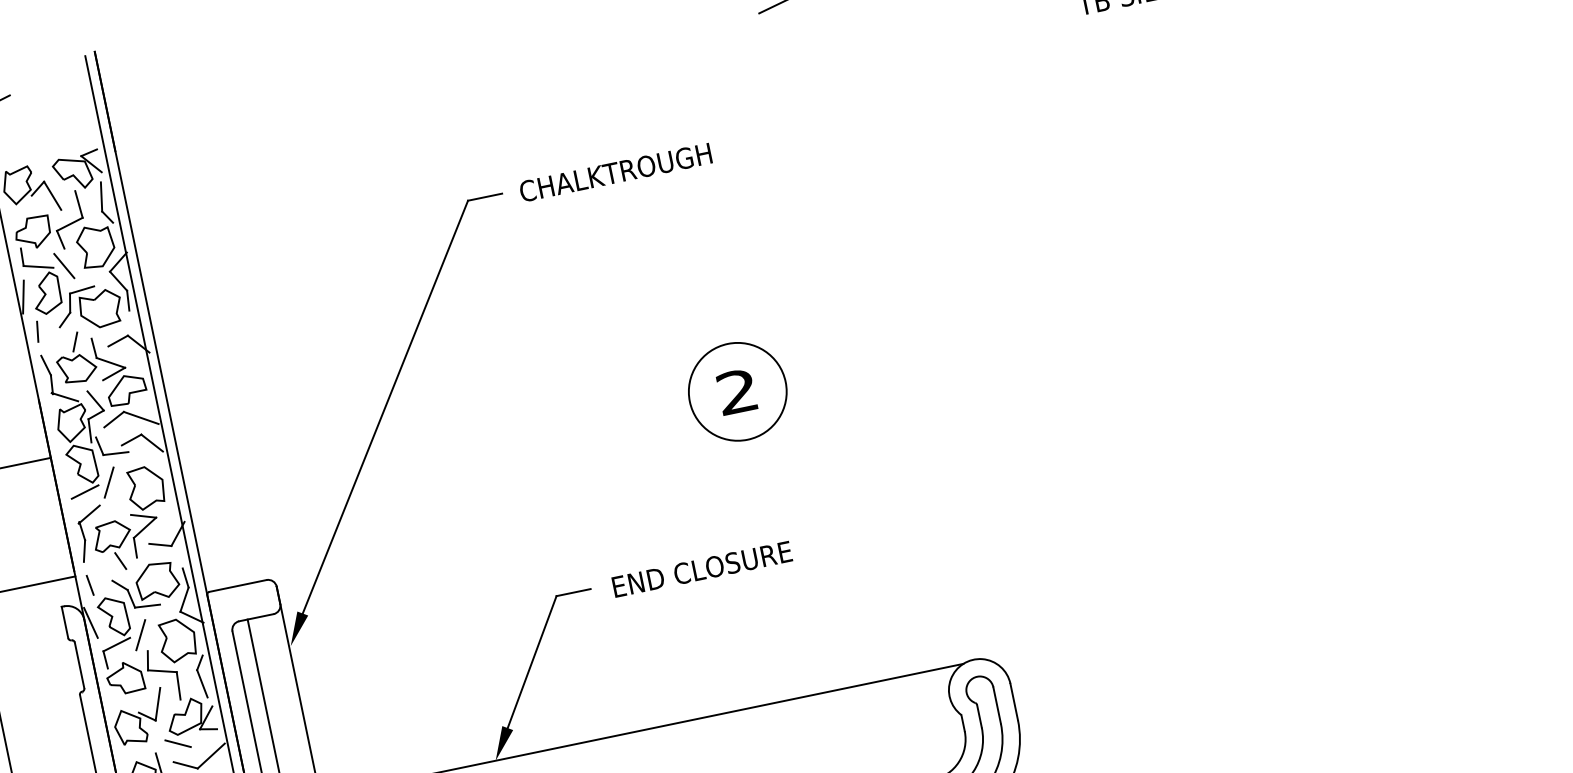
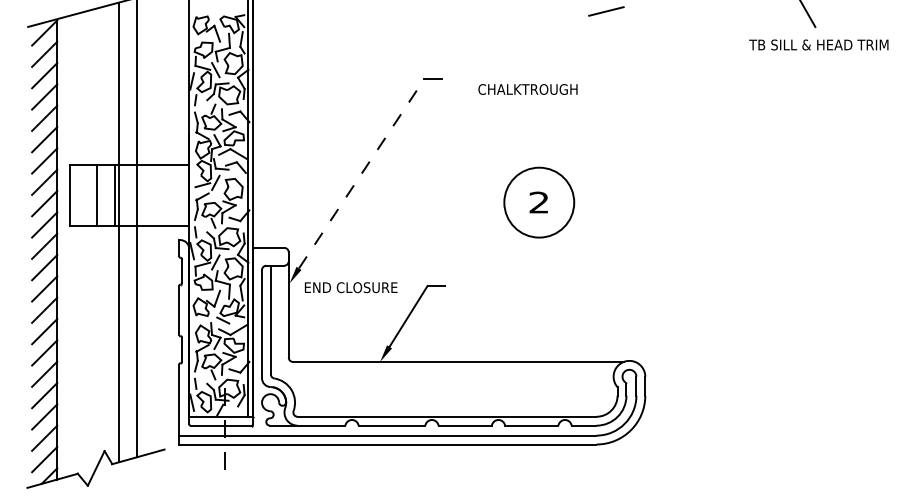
text: (614, 172) -> (527, 89), moved
circle: (738, 391) -> (539, 202), size x1.4
line: (384, 406) -> (361, 173), solid -> dashed
text: (700, 569) -> (350, 287), moved

